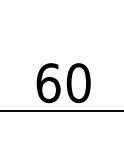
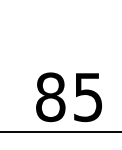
text: (63, 83) -> (69, 97), 60 -> 85

